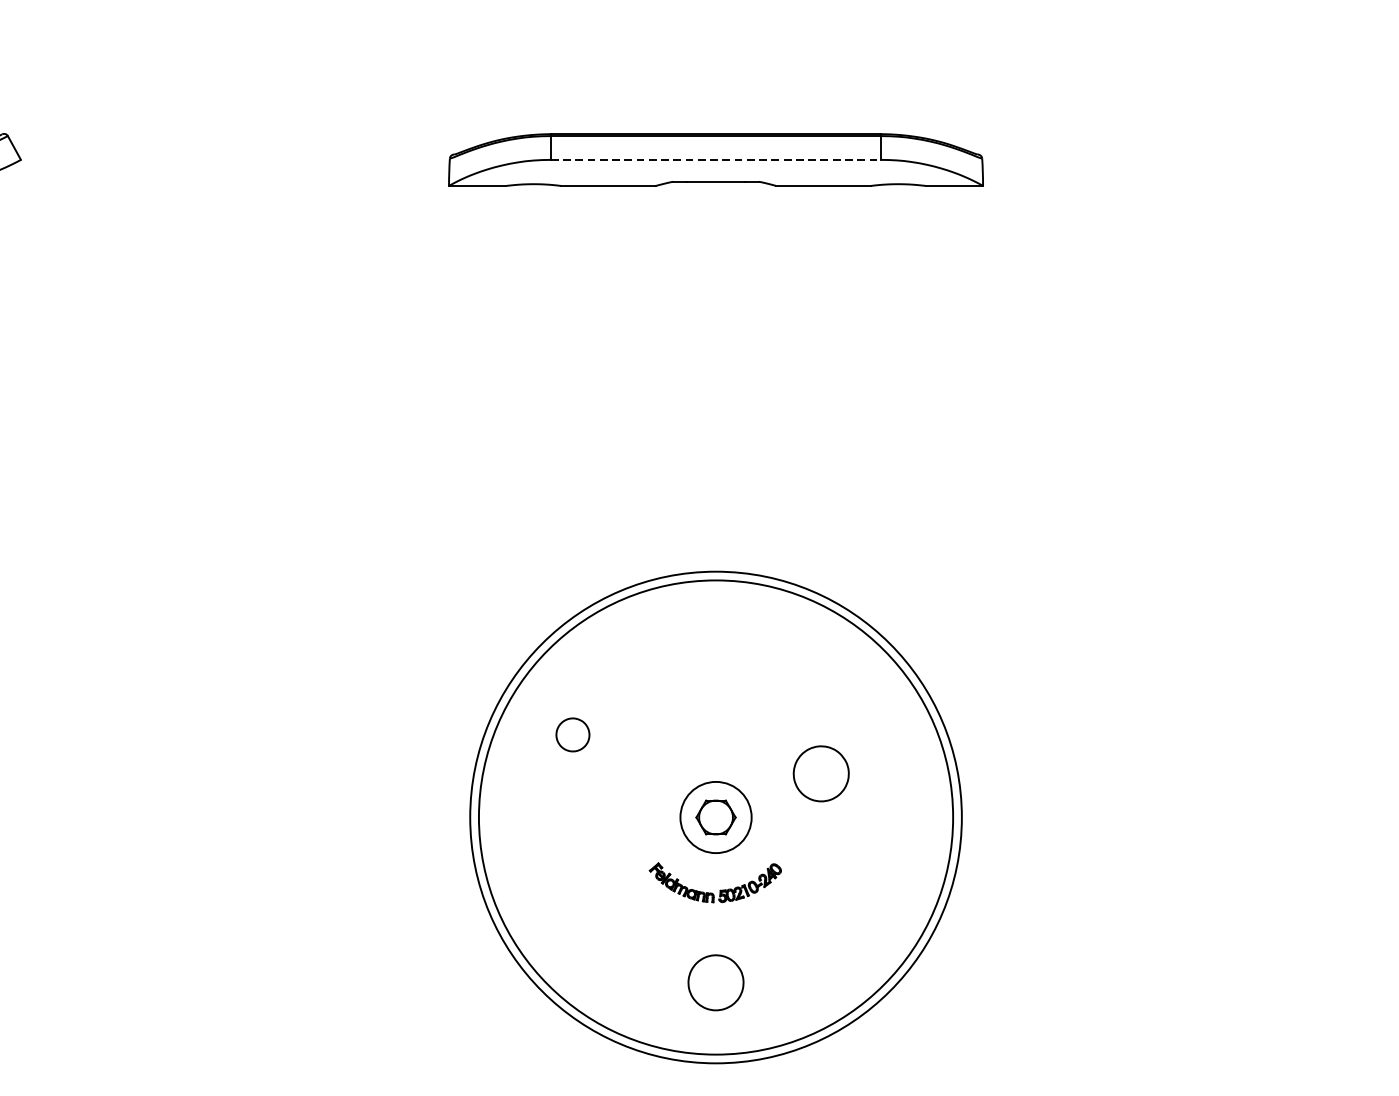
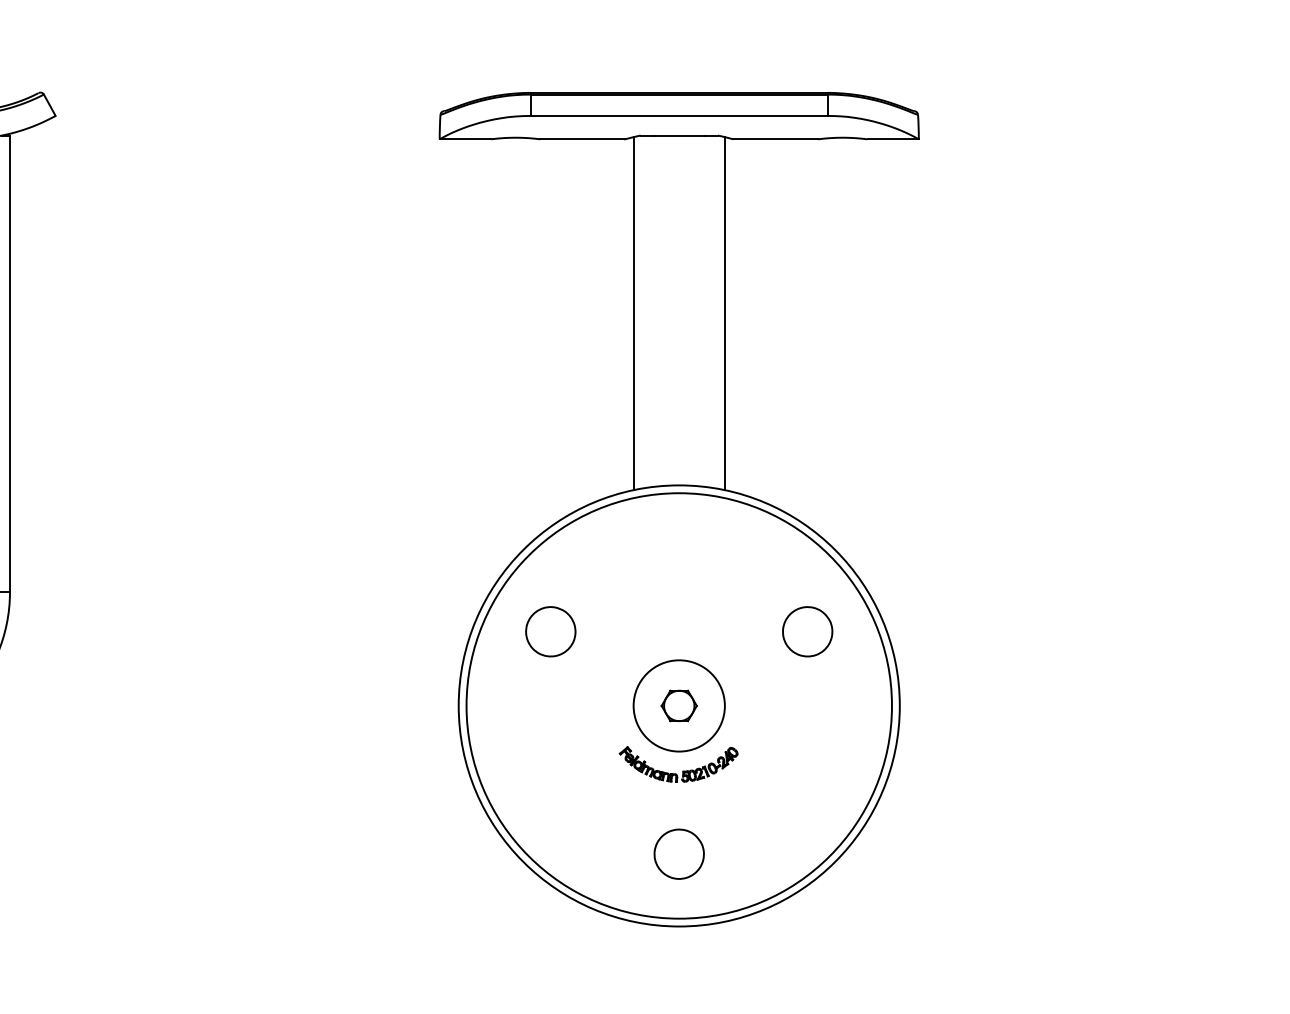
line: (716, 159) -> (679, 115), dashed -> solid
line: (665, 380) -> (633, 313), added
line: (766, 380) -> (724, 313), added
part: (572, 734) -> (550, 631), size x1.67
part: (821, 773) -> (807, 631), moved
circle: (715, 817) -> (678, 705), size x1.43

